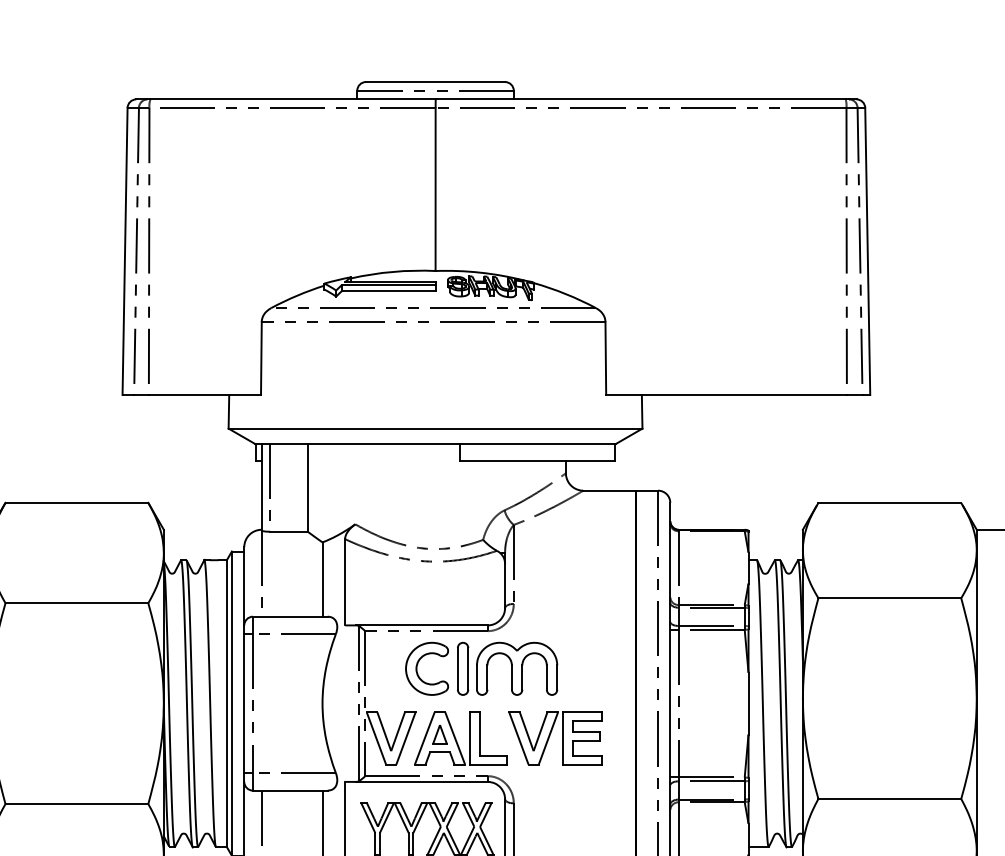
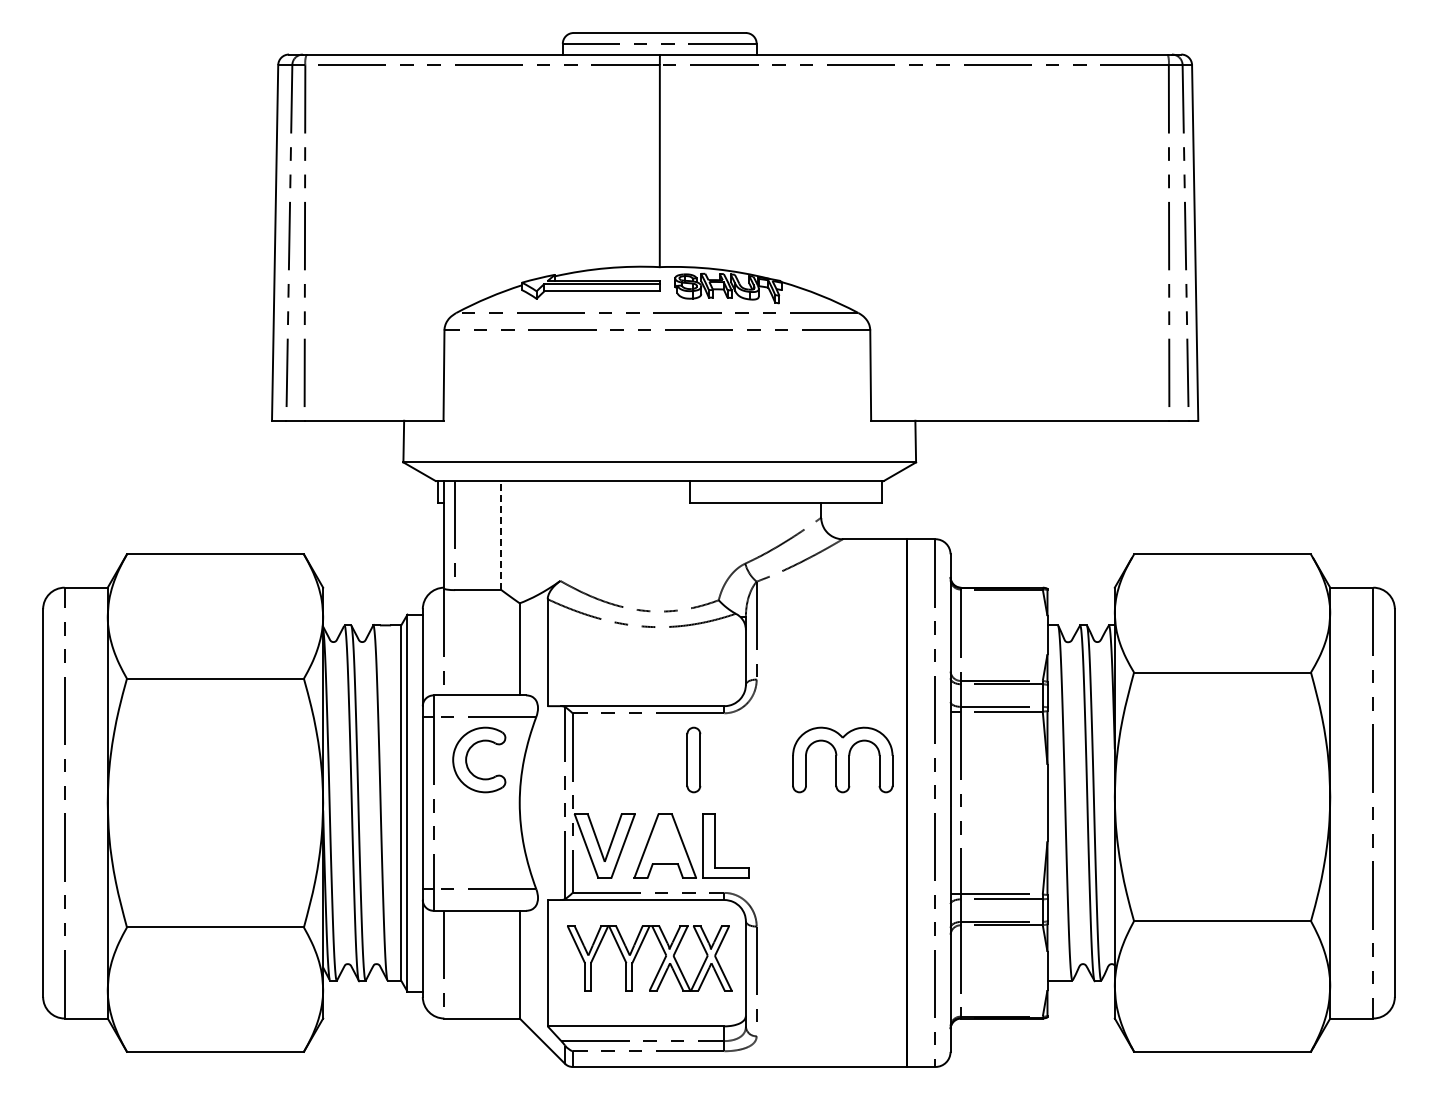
line: (307, 487) -> (501, 535), solid -> dashed
part: (417, 667) -> (467, 758), moved
part: (516, 668) -> (842, 759), moved
part: (440, 734) -> (665, 841), removed
part: (549, 737) -> (801, 844), removed

